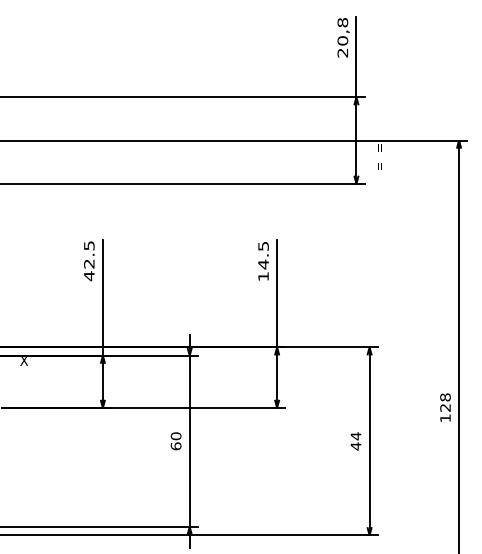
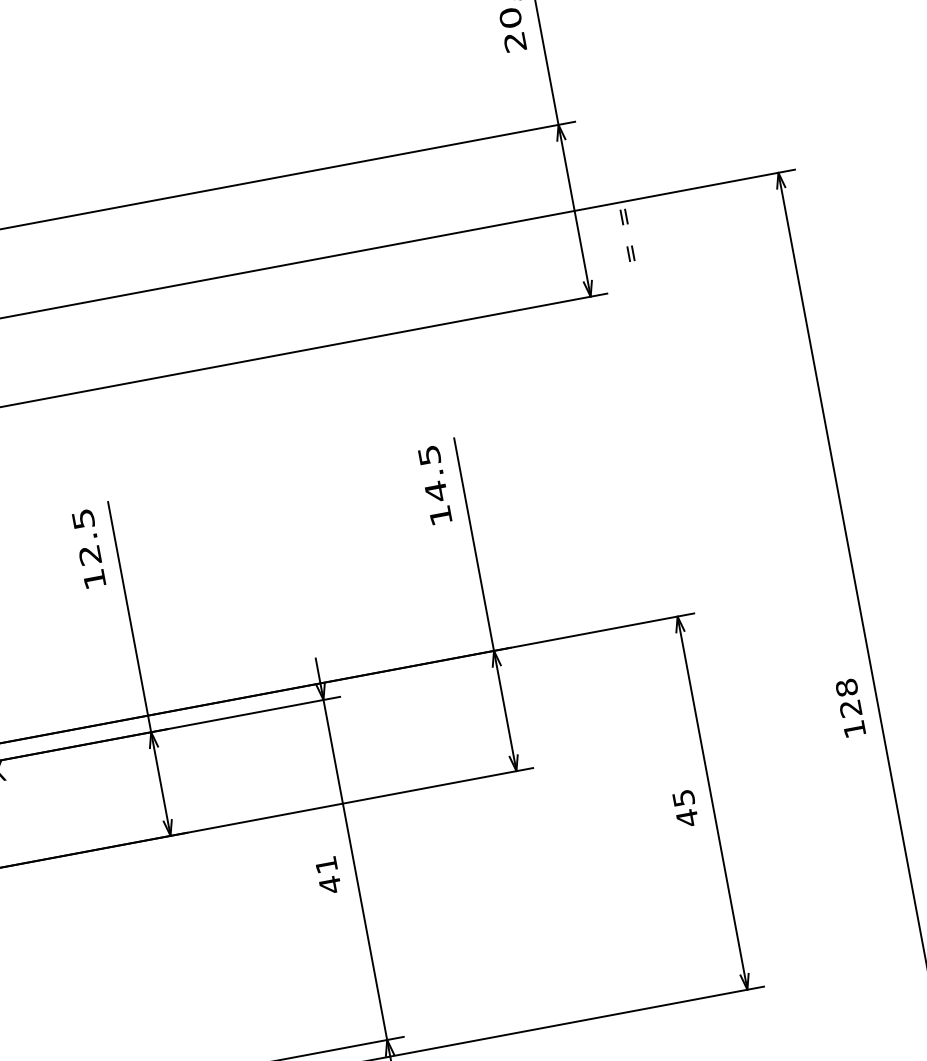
text: (89, 276) -> (95, 579), 42.5 -> 12.5
text: (355, 436) -> (682, 798), 44 -> 45
text: (175, 441) -> (327, 875), 60 -> 41

